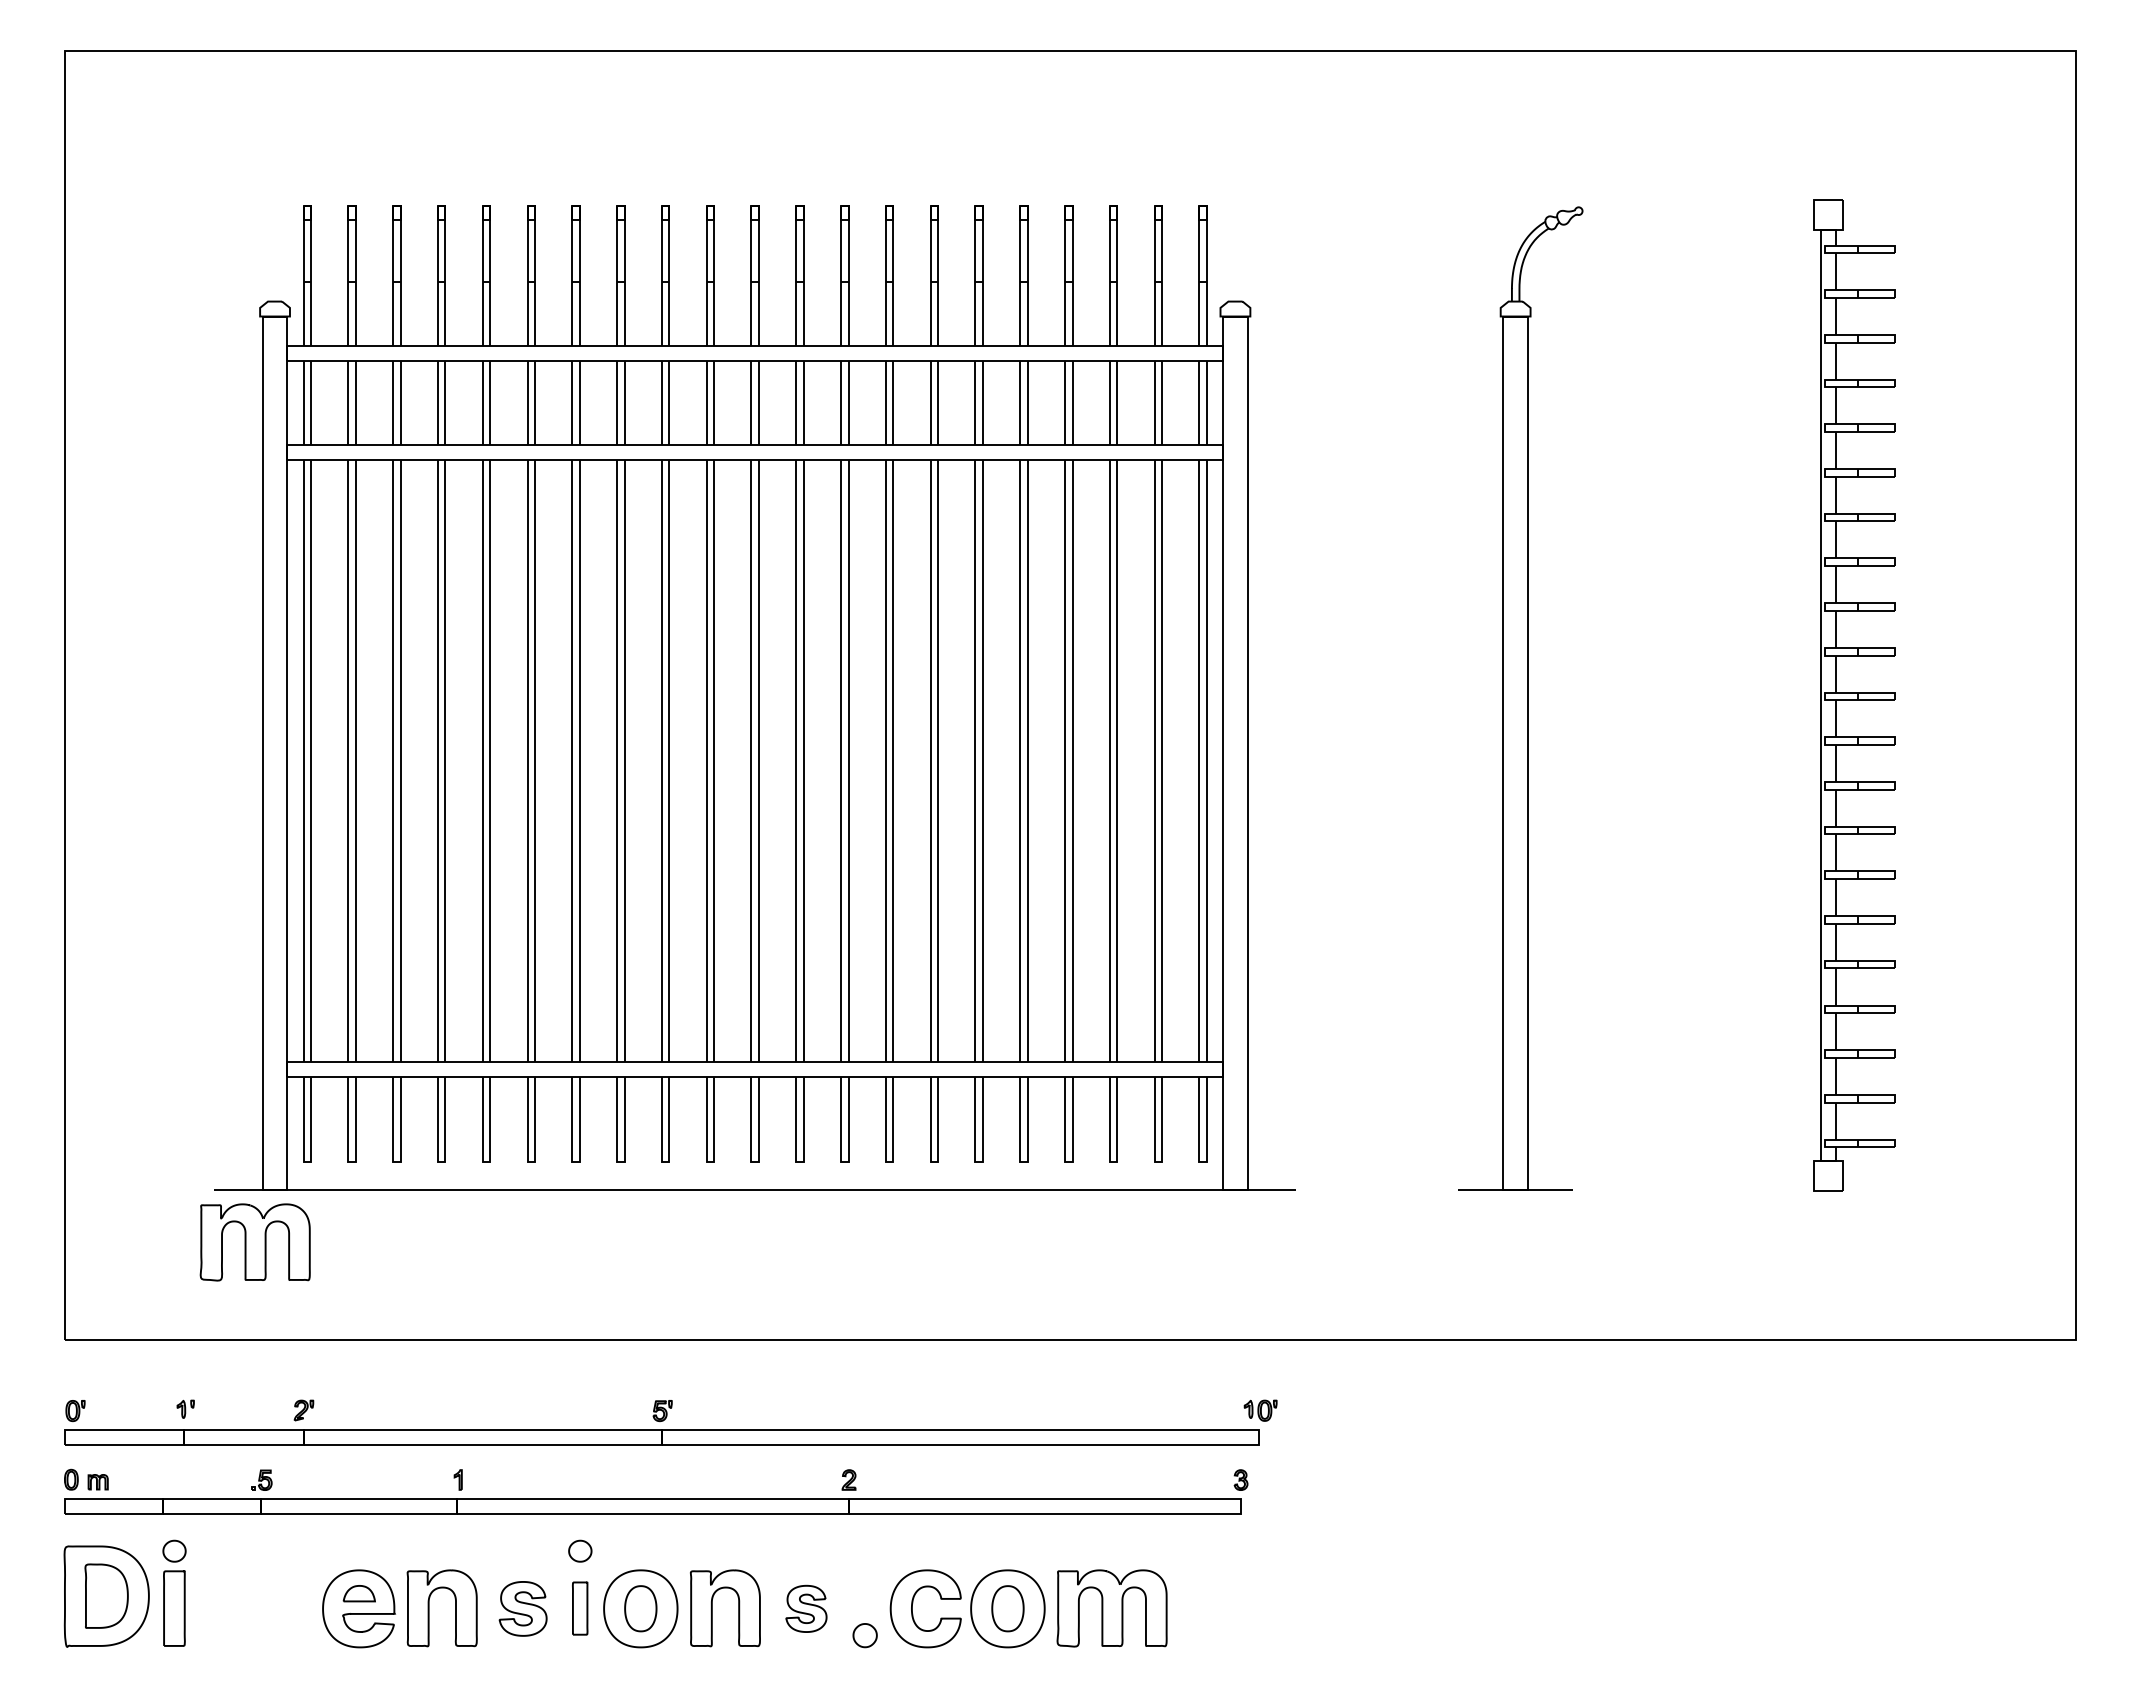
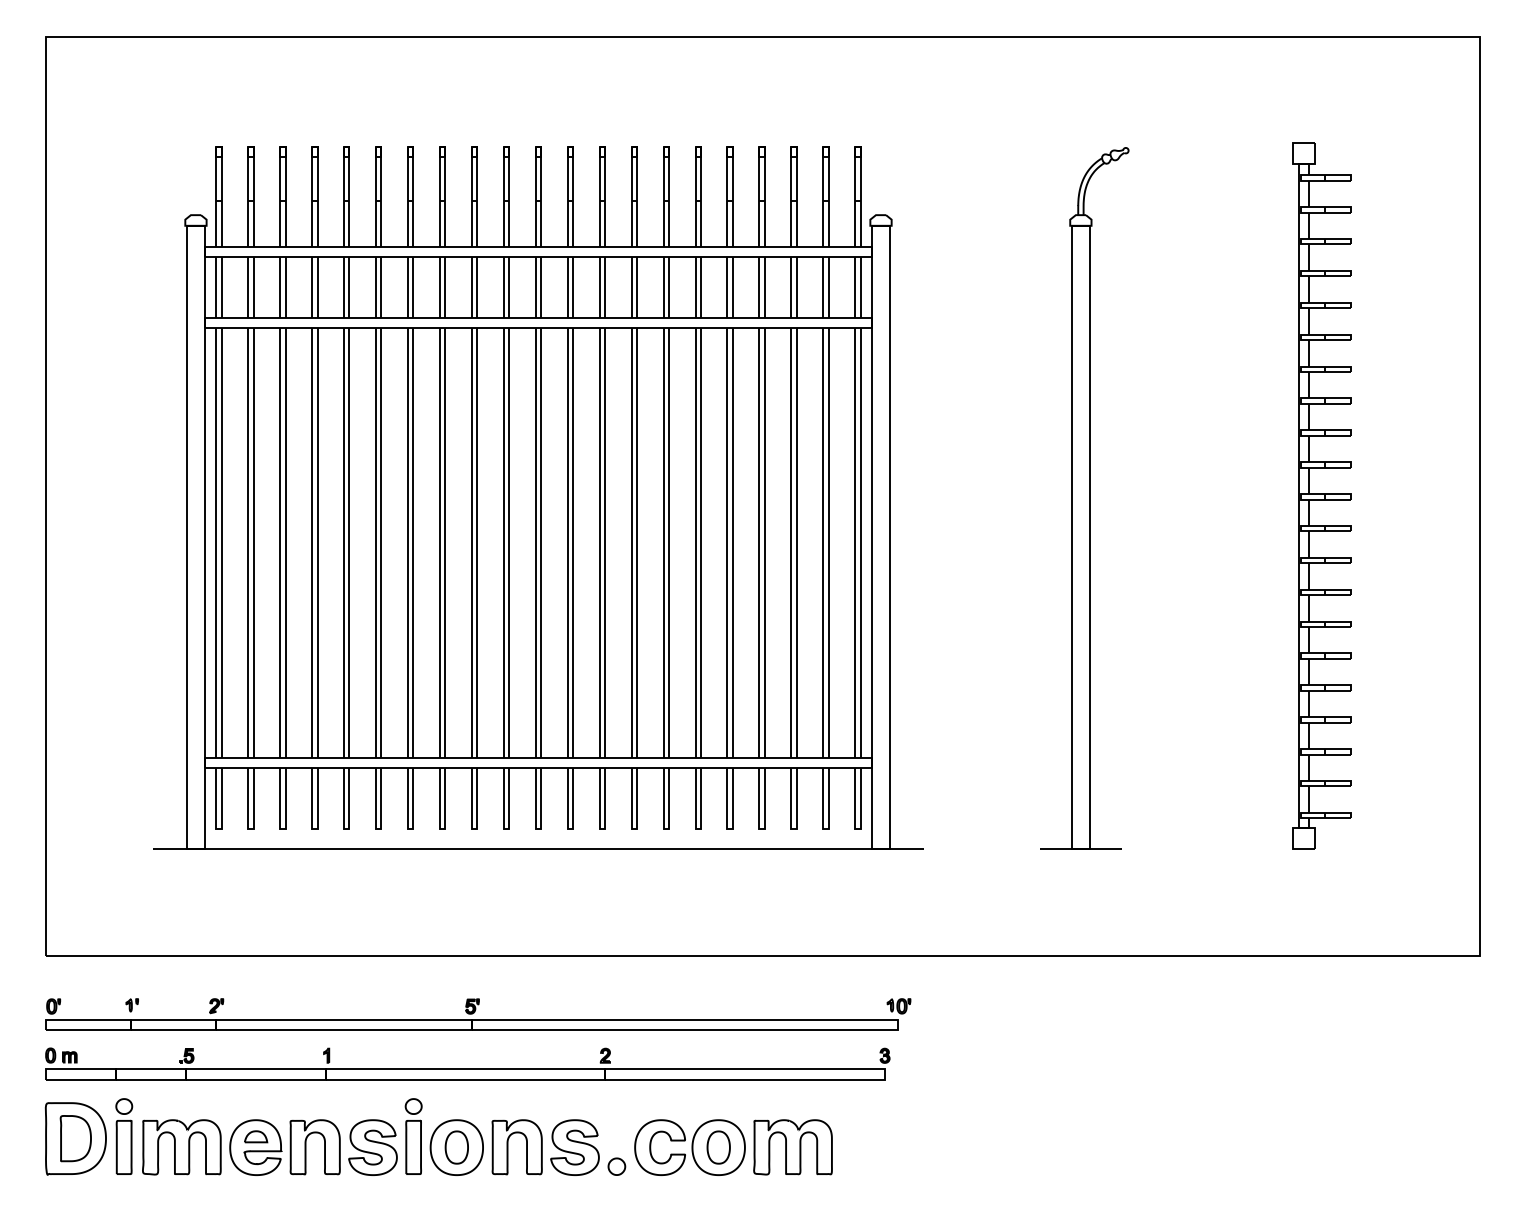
part: (254, 1242) -> (181, 1147), moved
part: (522, 1608) -> (372, 1147), size x1.43
part: (579, 1608) -> (413, 1147), size x1.43
part: (806, 1608) -> (575, 1147), size x1.67

